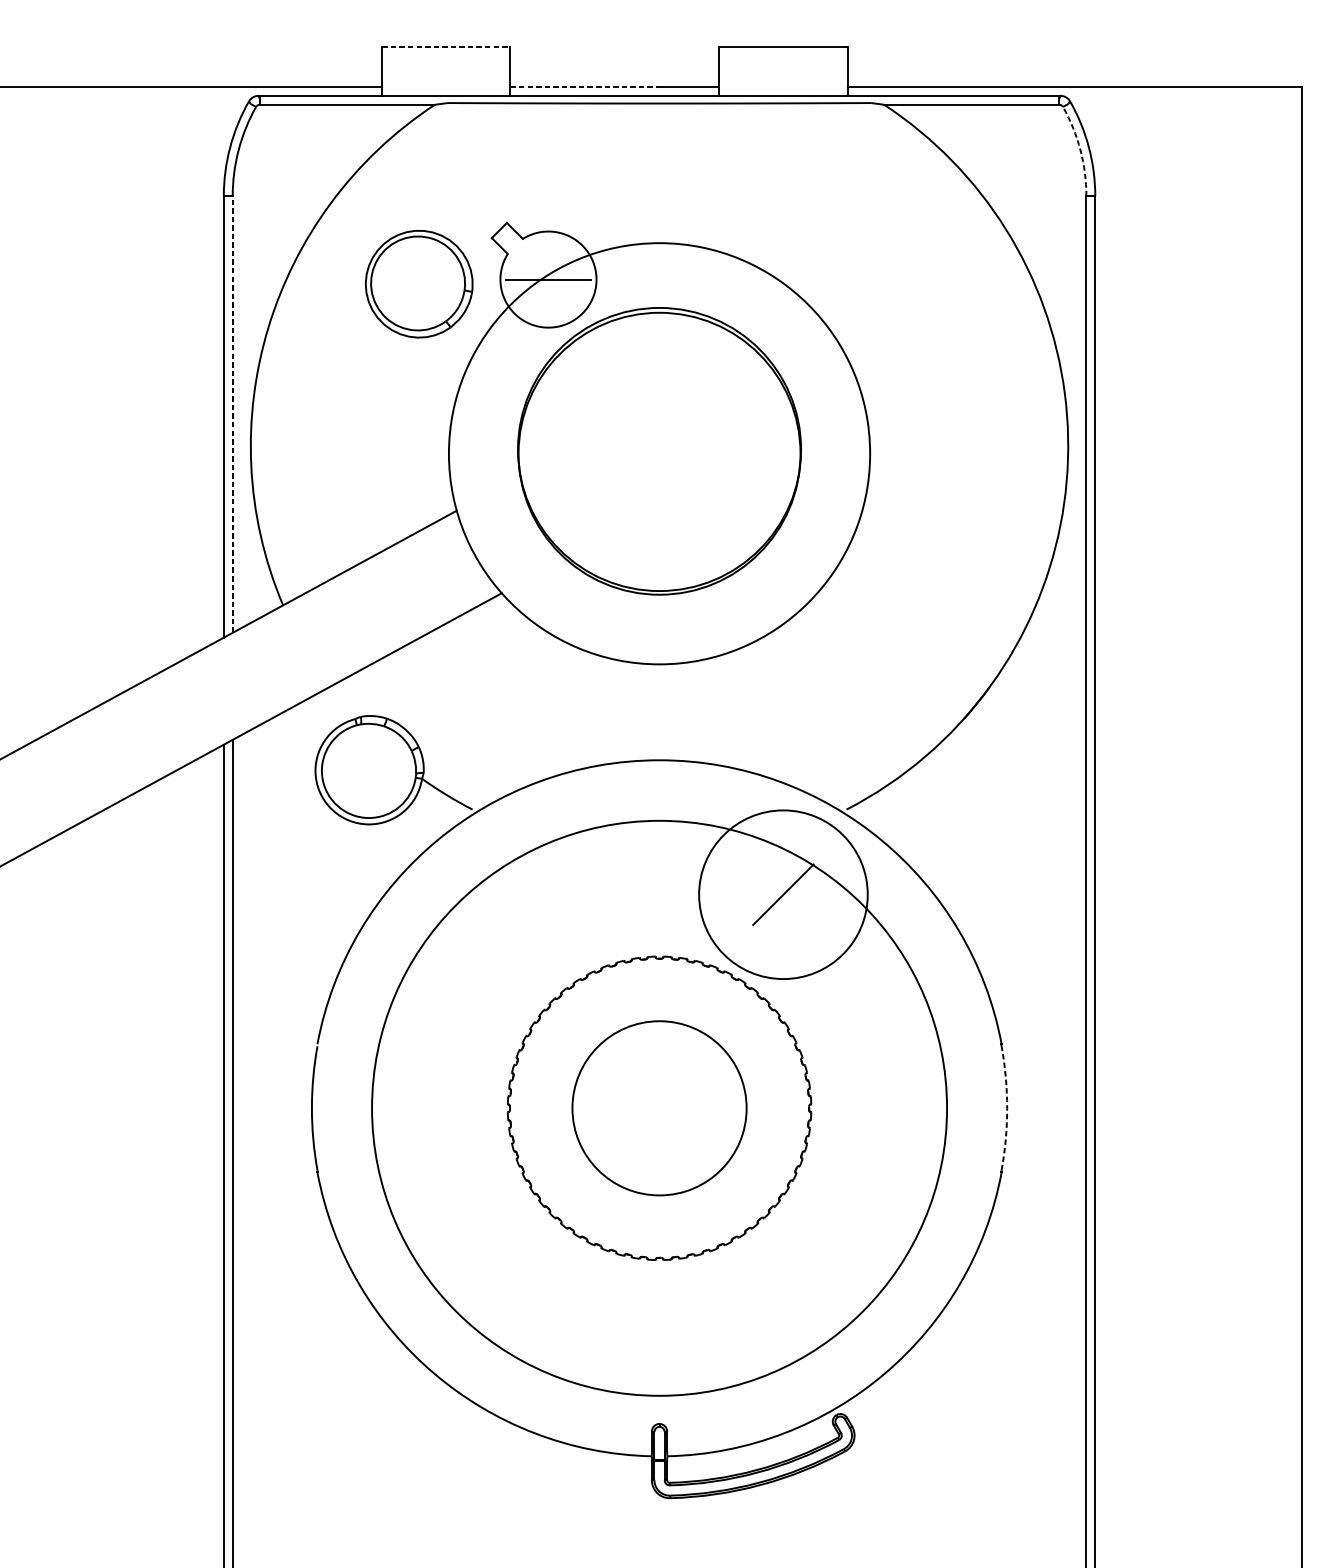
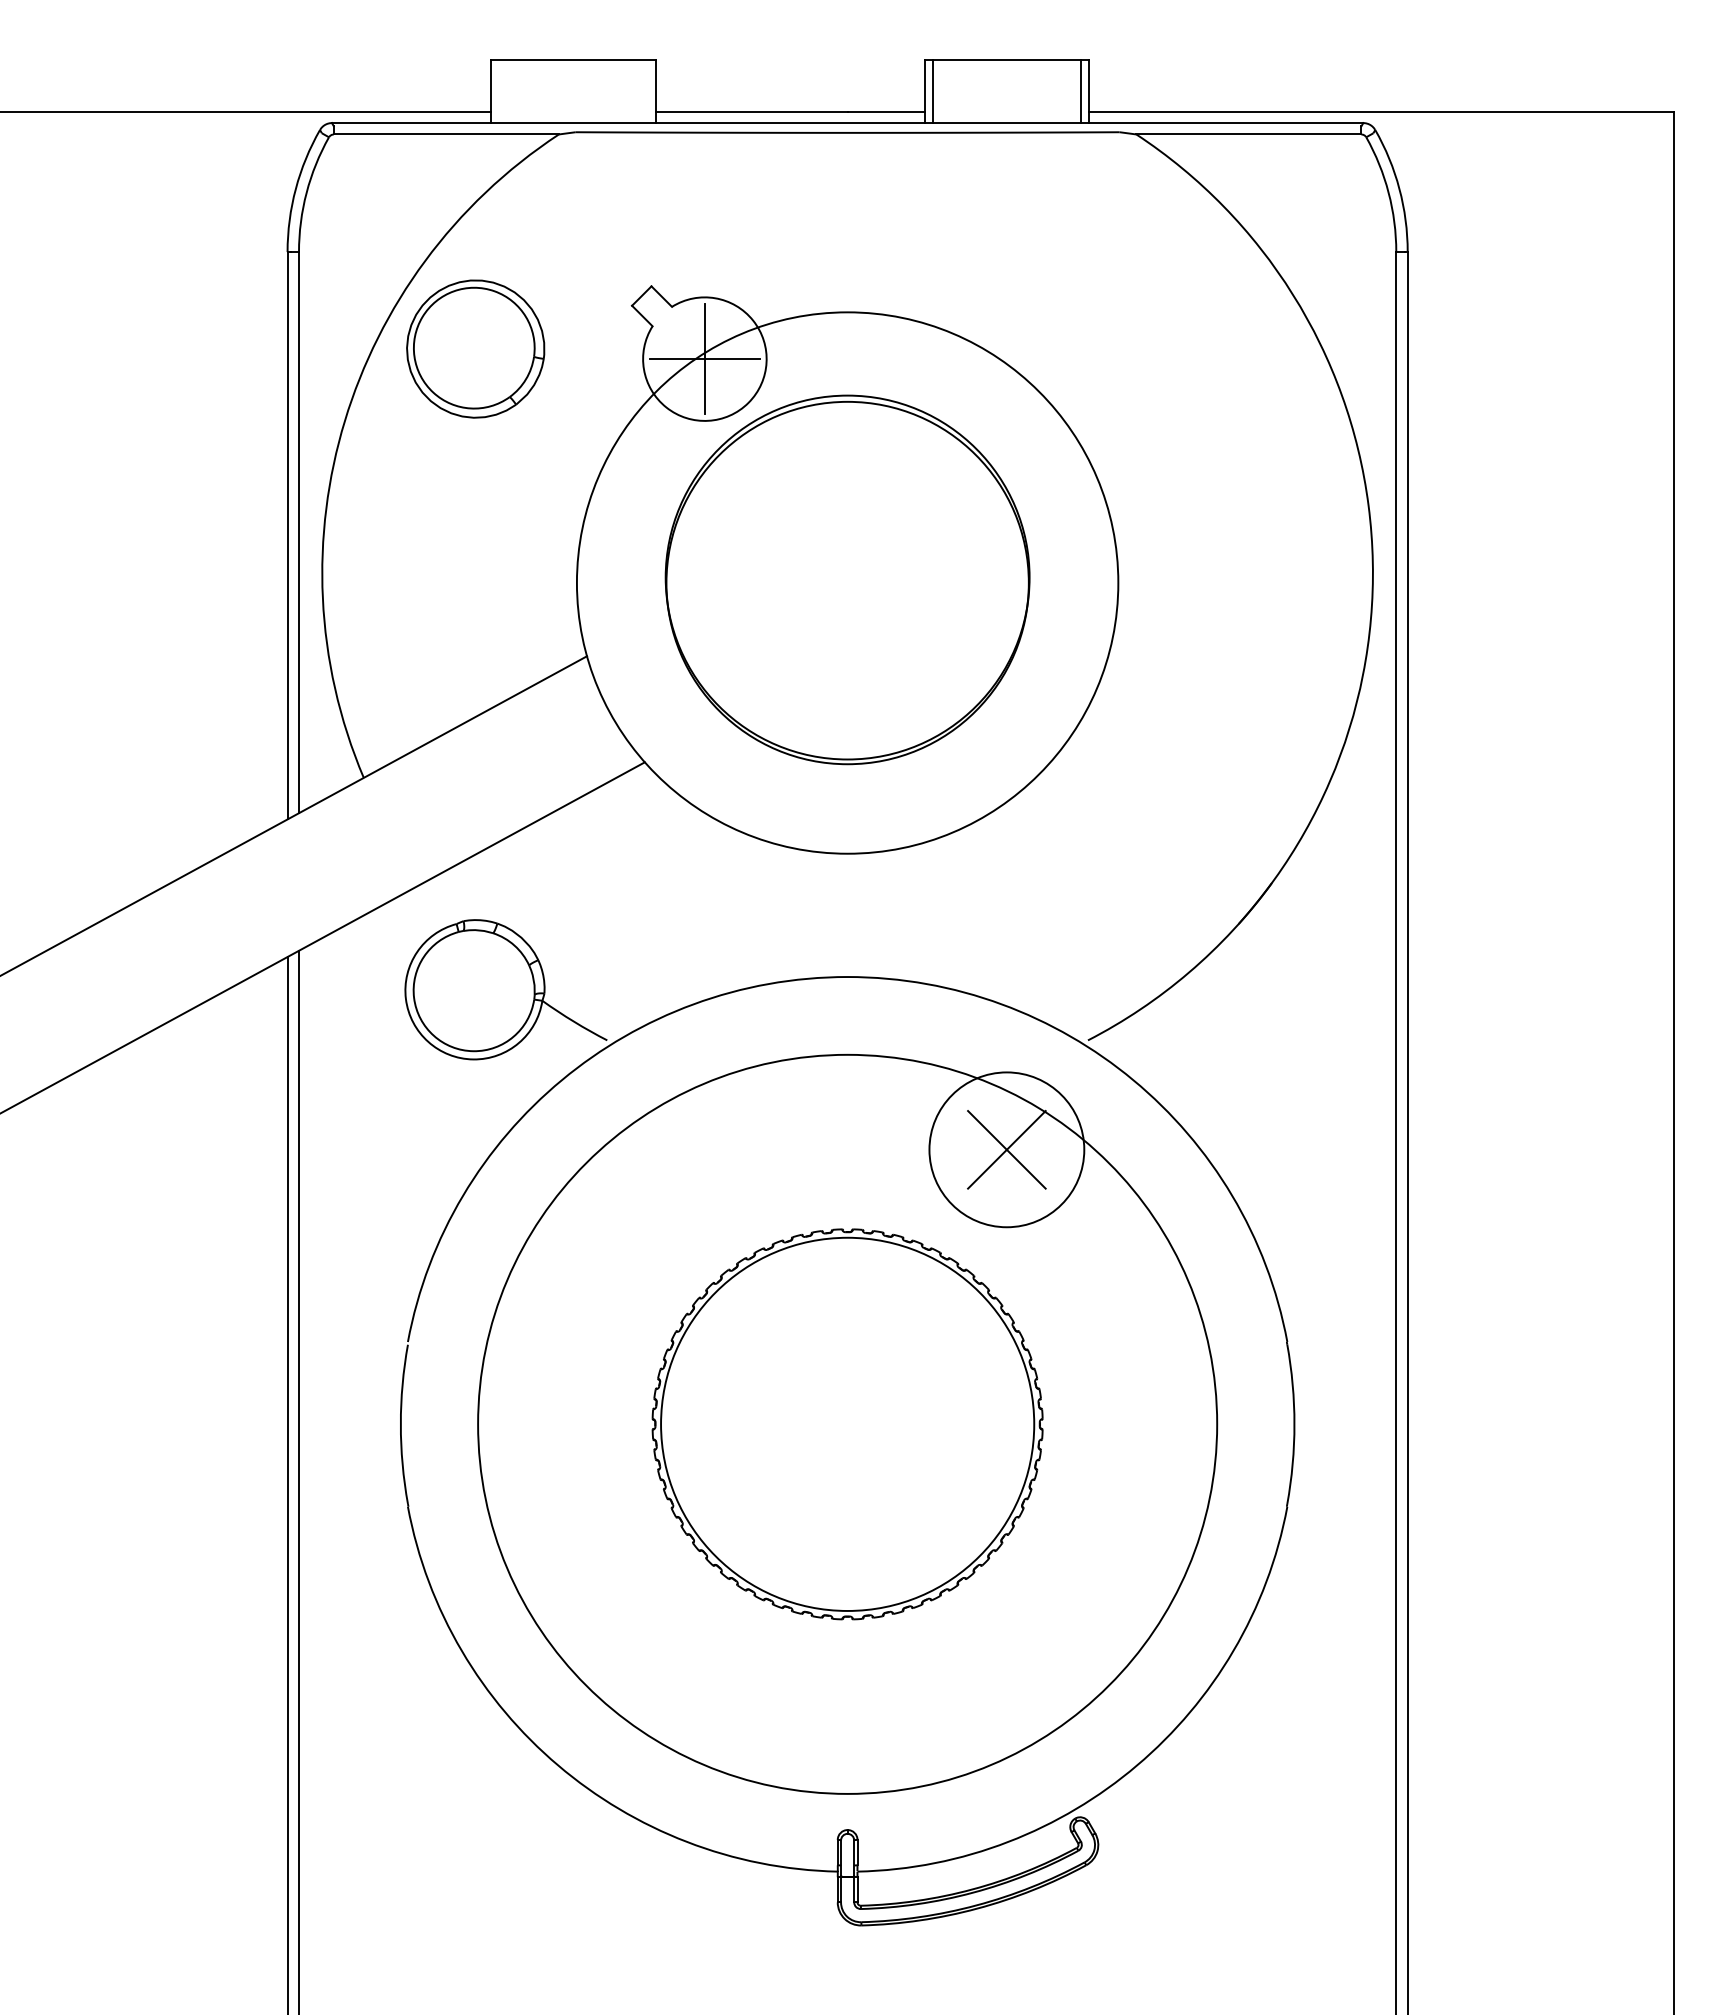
line: (447, 47) -> (574, 60), dashed -> solid
line: (725, 71) -> (932, 91), added
line: (841, 71) -> (1081, 91), added
line: (584, 87) -> (751, 112), dashed -> solid
arc: (1080, 149) -> (1388, 192), dashed -> solid
line: (548, 279) -> (704, 359), added
part: (419, 283) -> (475, 348), moved
line: (233, 414) -> (299, 532), dashed -> solid
circle: (783, 894) -> (1006, 1149), size x0.71
line: (783, 894) -> (1006, 1149), added
circle: (659, 1107) -> (847, 1423), size x1.67
arc: (1007, 1108) -> (1294, 1424), dashed -> solid

